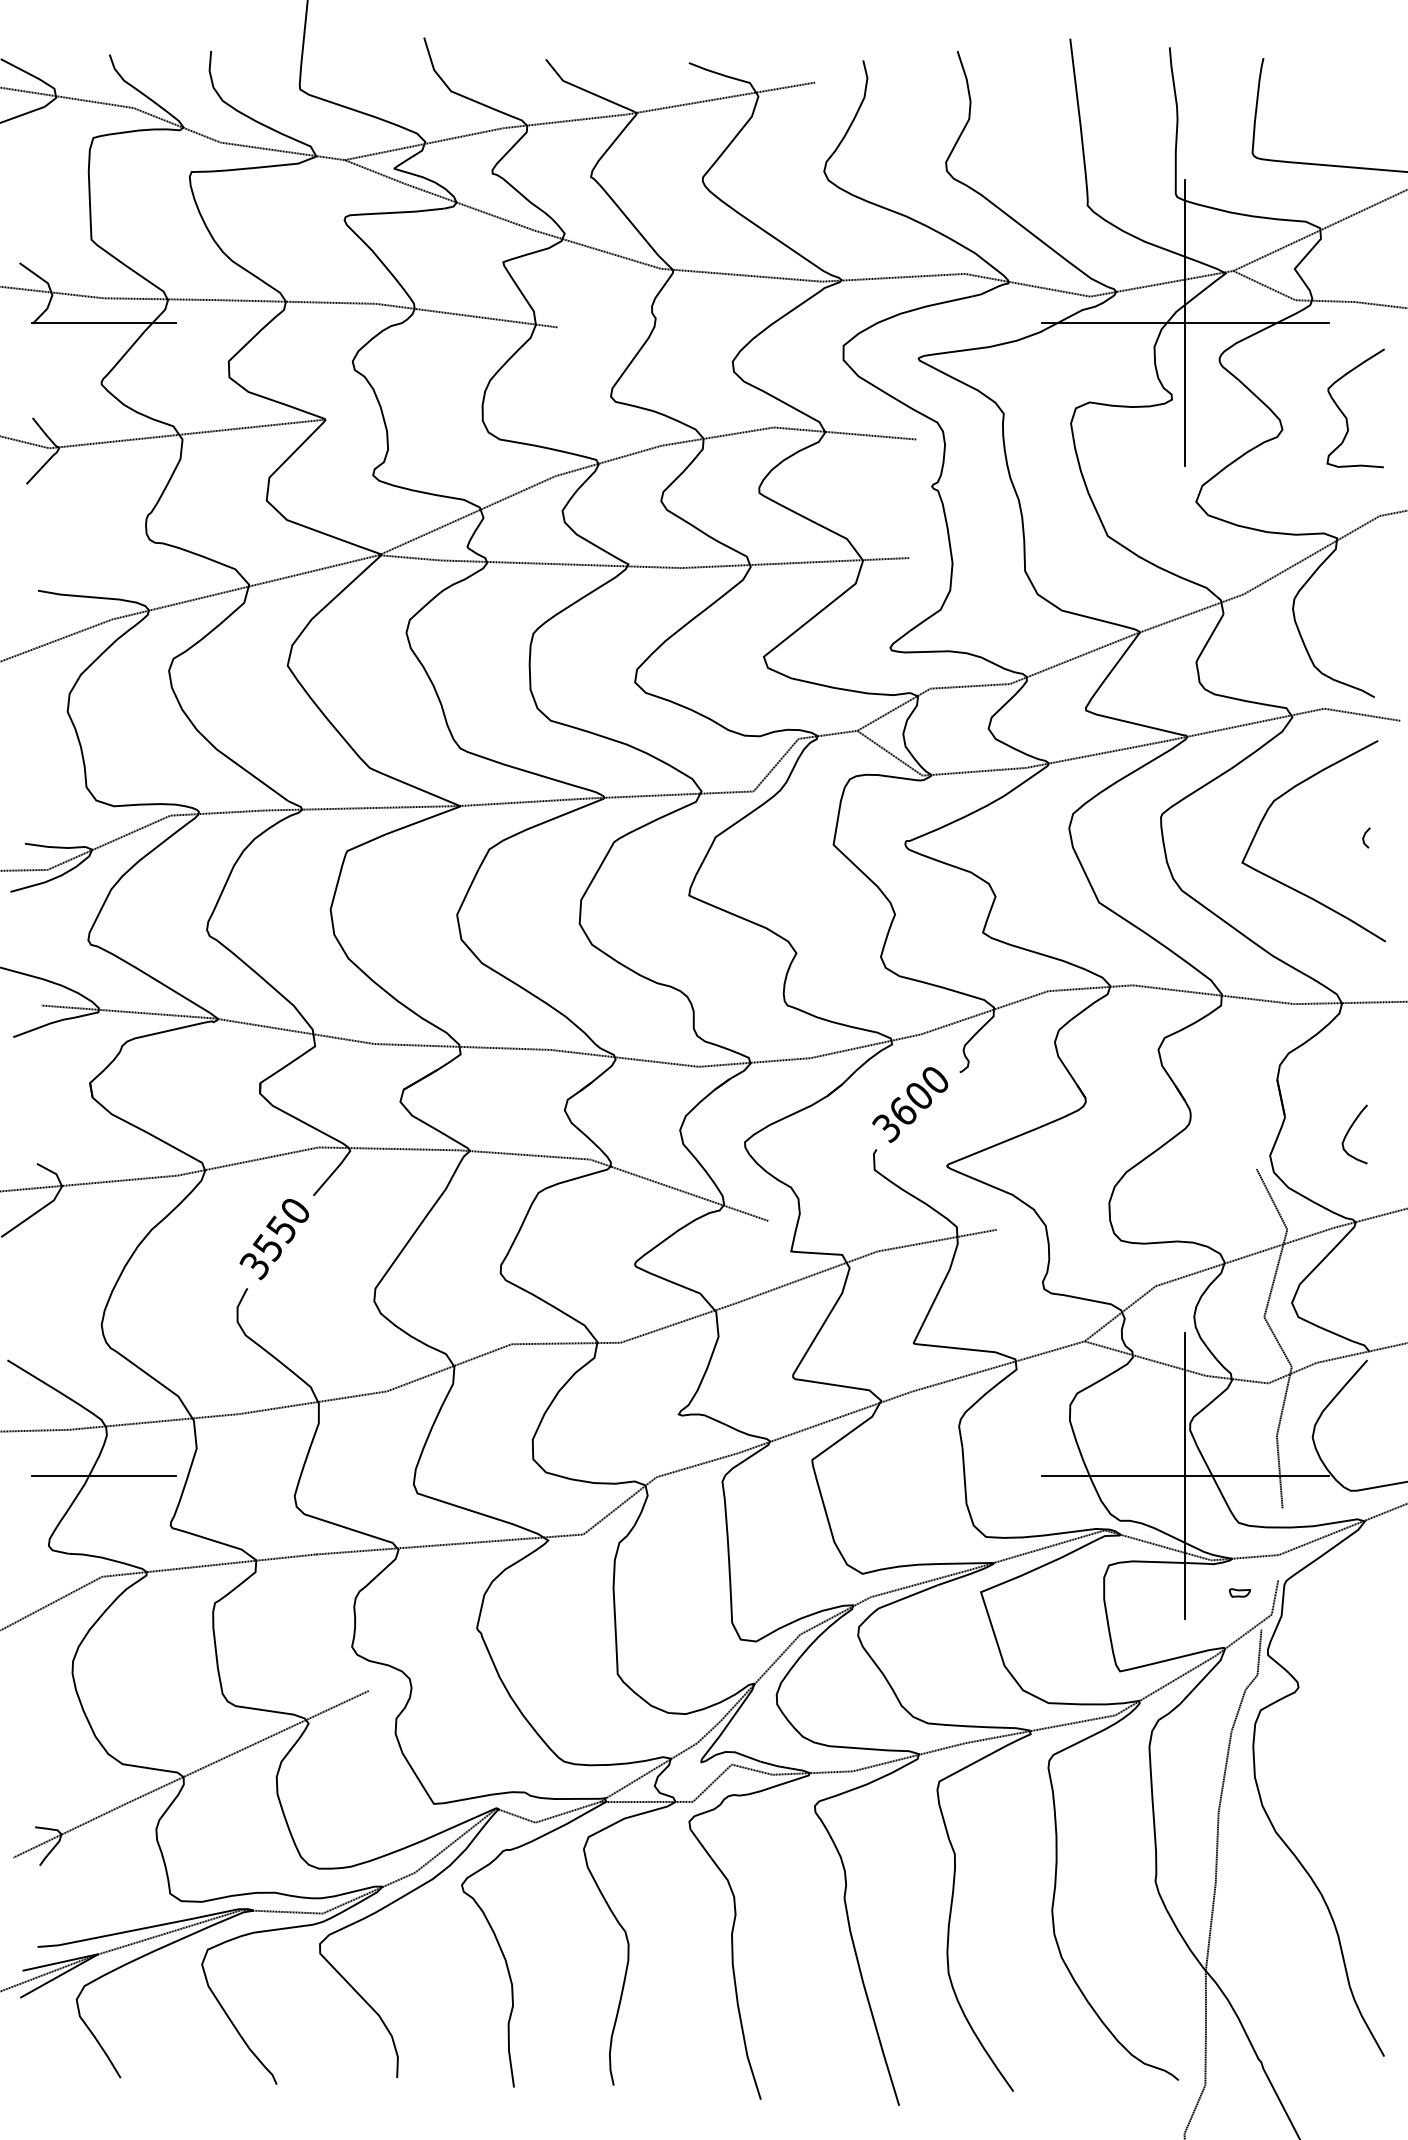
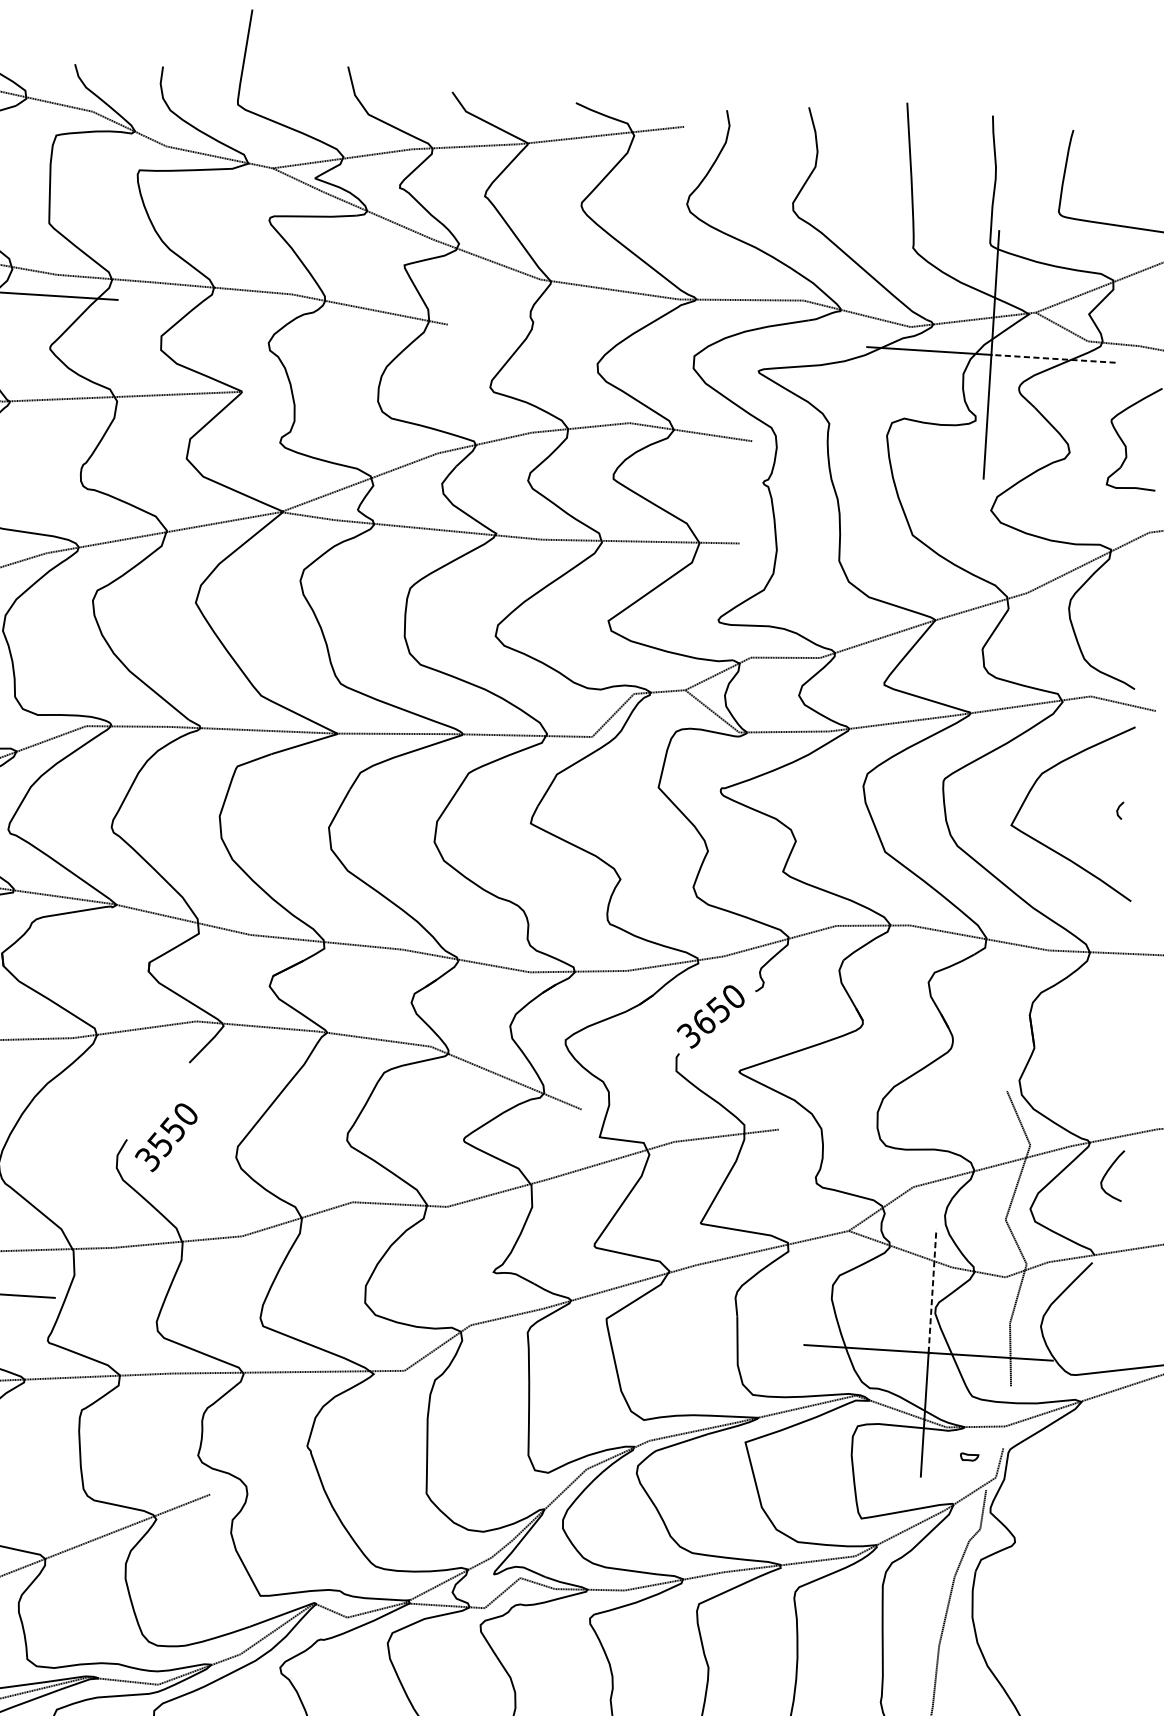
line: (1257, 322) -> (1053, 358), solid -> dashed
text: (917, 1096) -> (717, 1009), 3600 -> 3650
curve: (1349, 1131) -> (1107, 1172), moved
text: (273, 1239) -> (165, 1137), moved
line: (1185, 1404) -> (932, 1291), solid -> dashed

